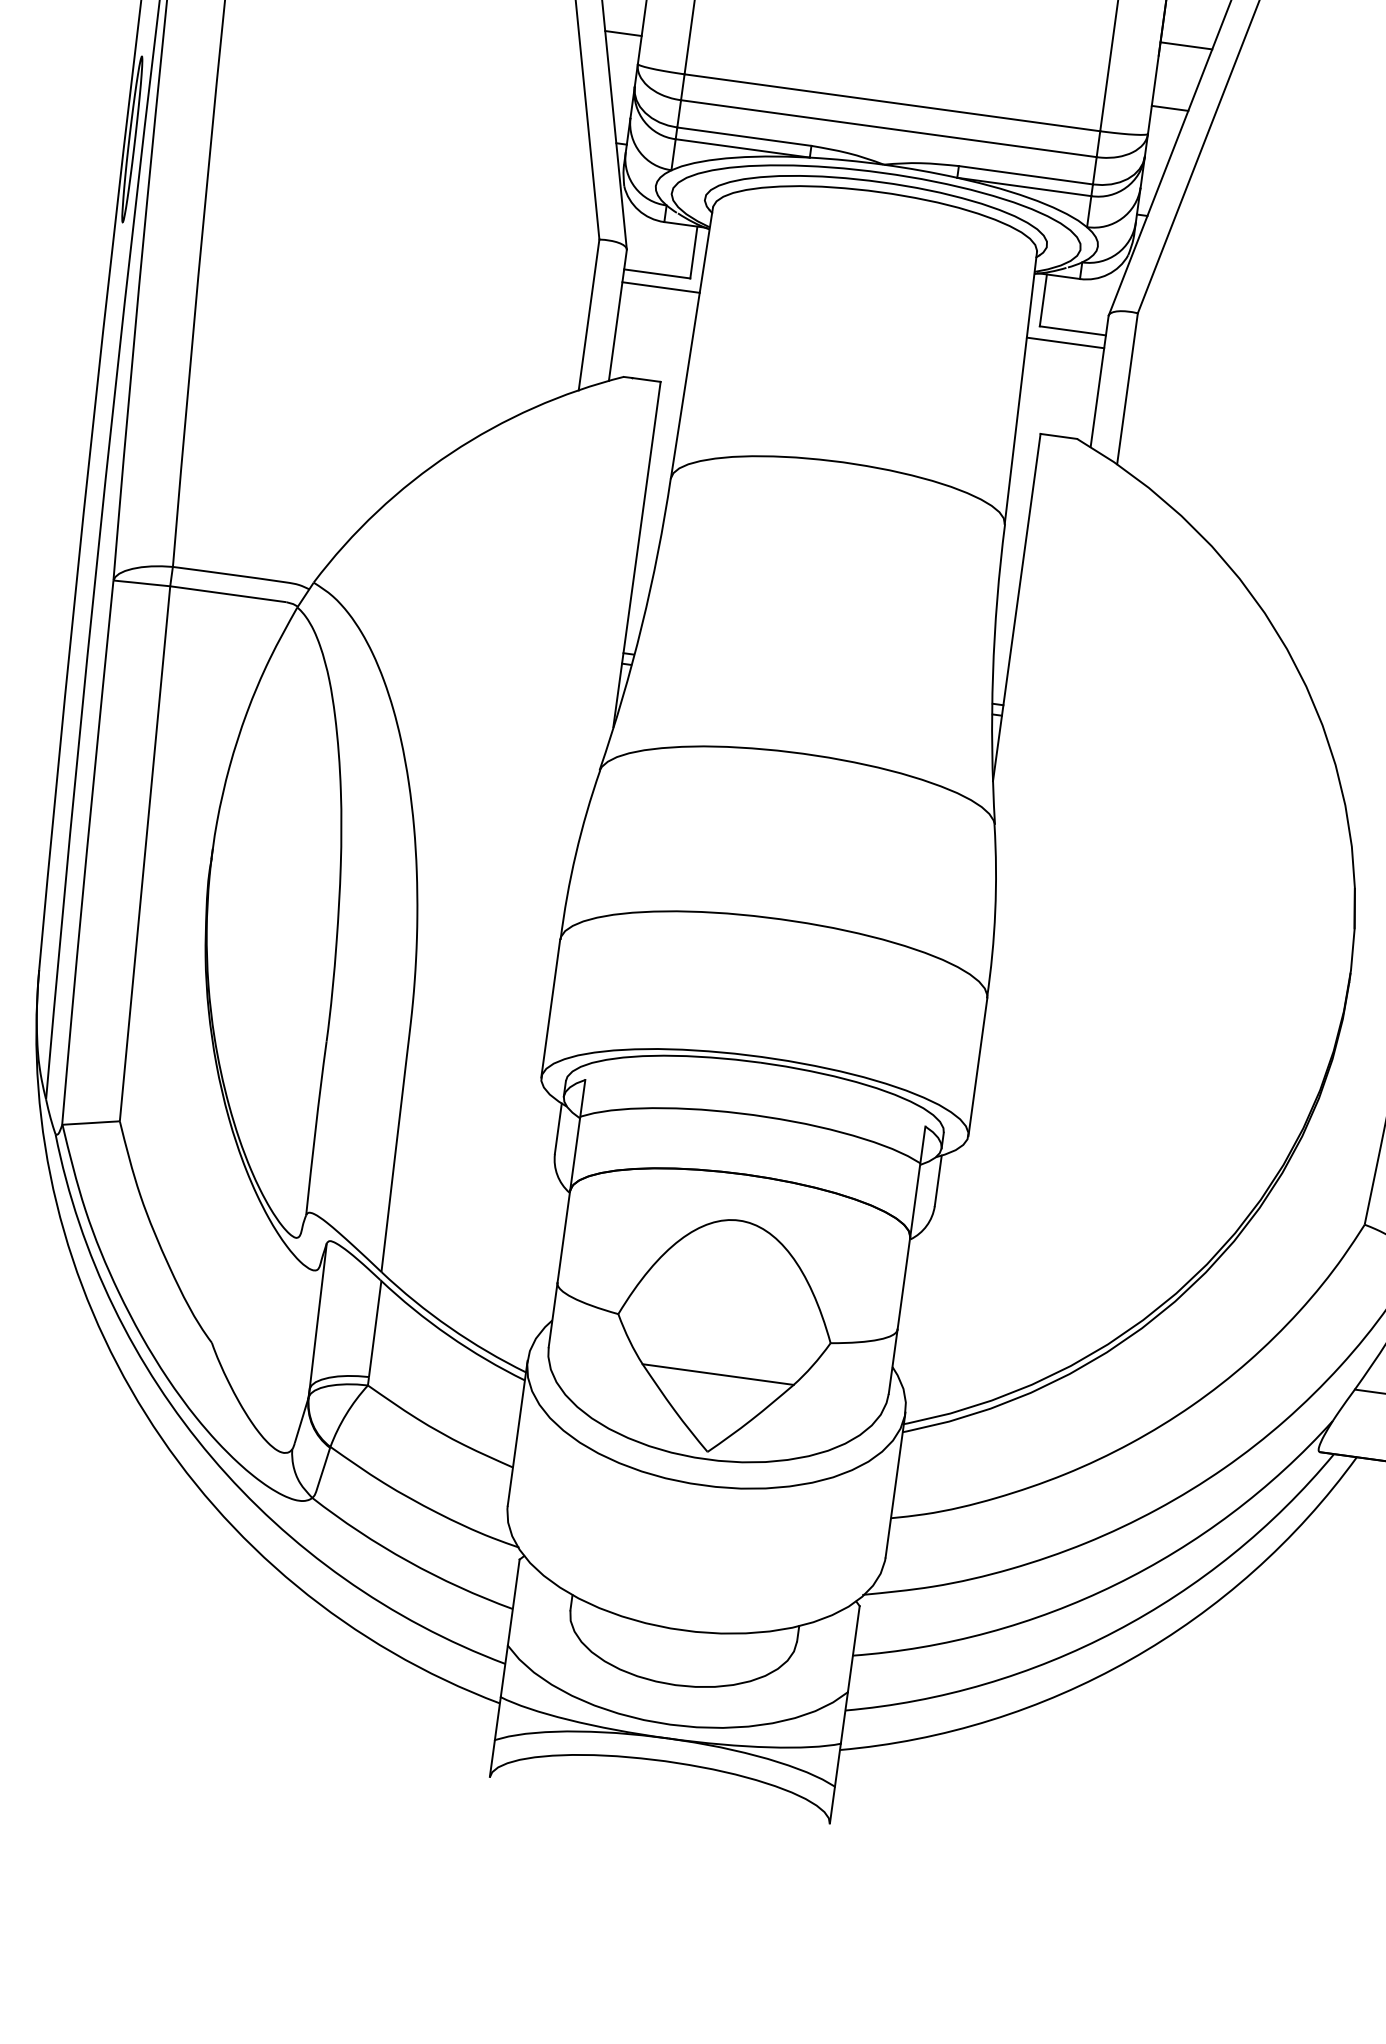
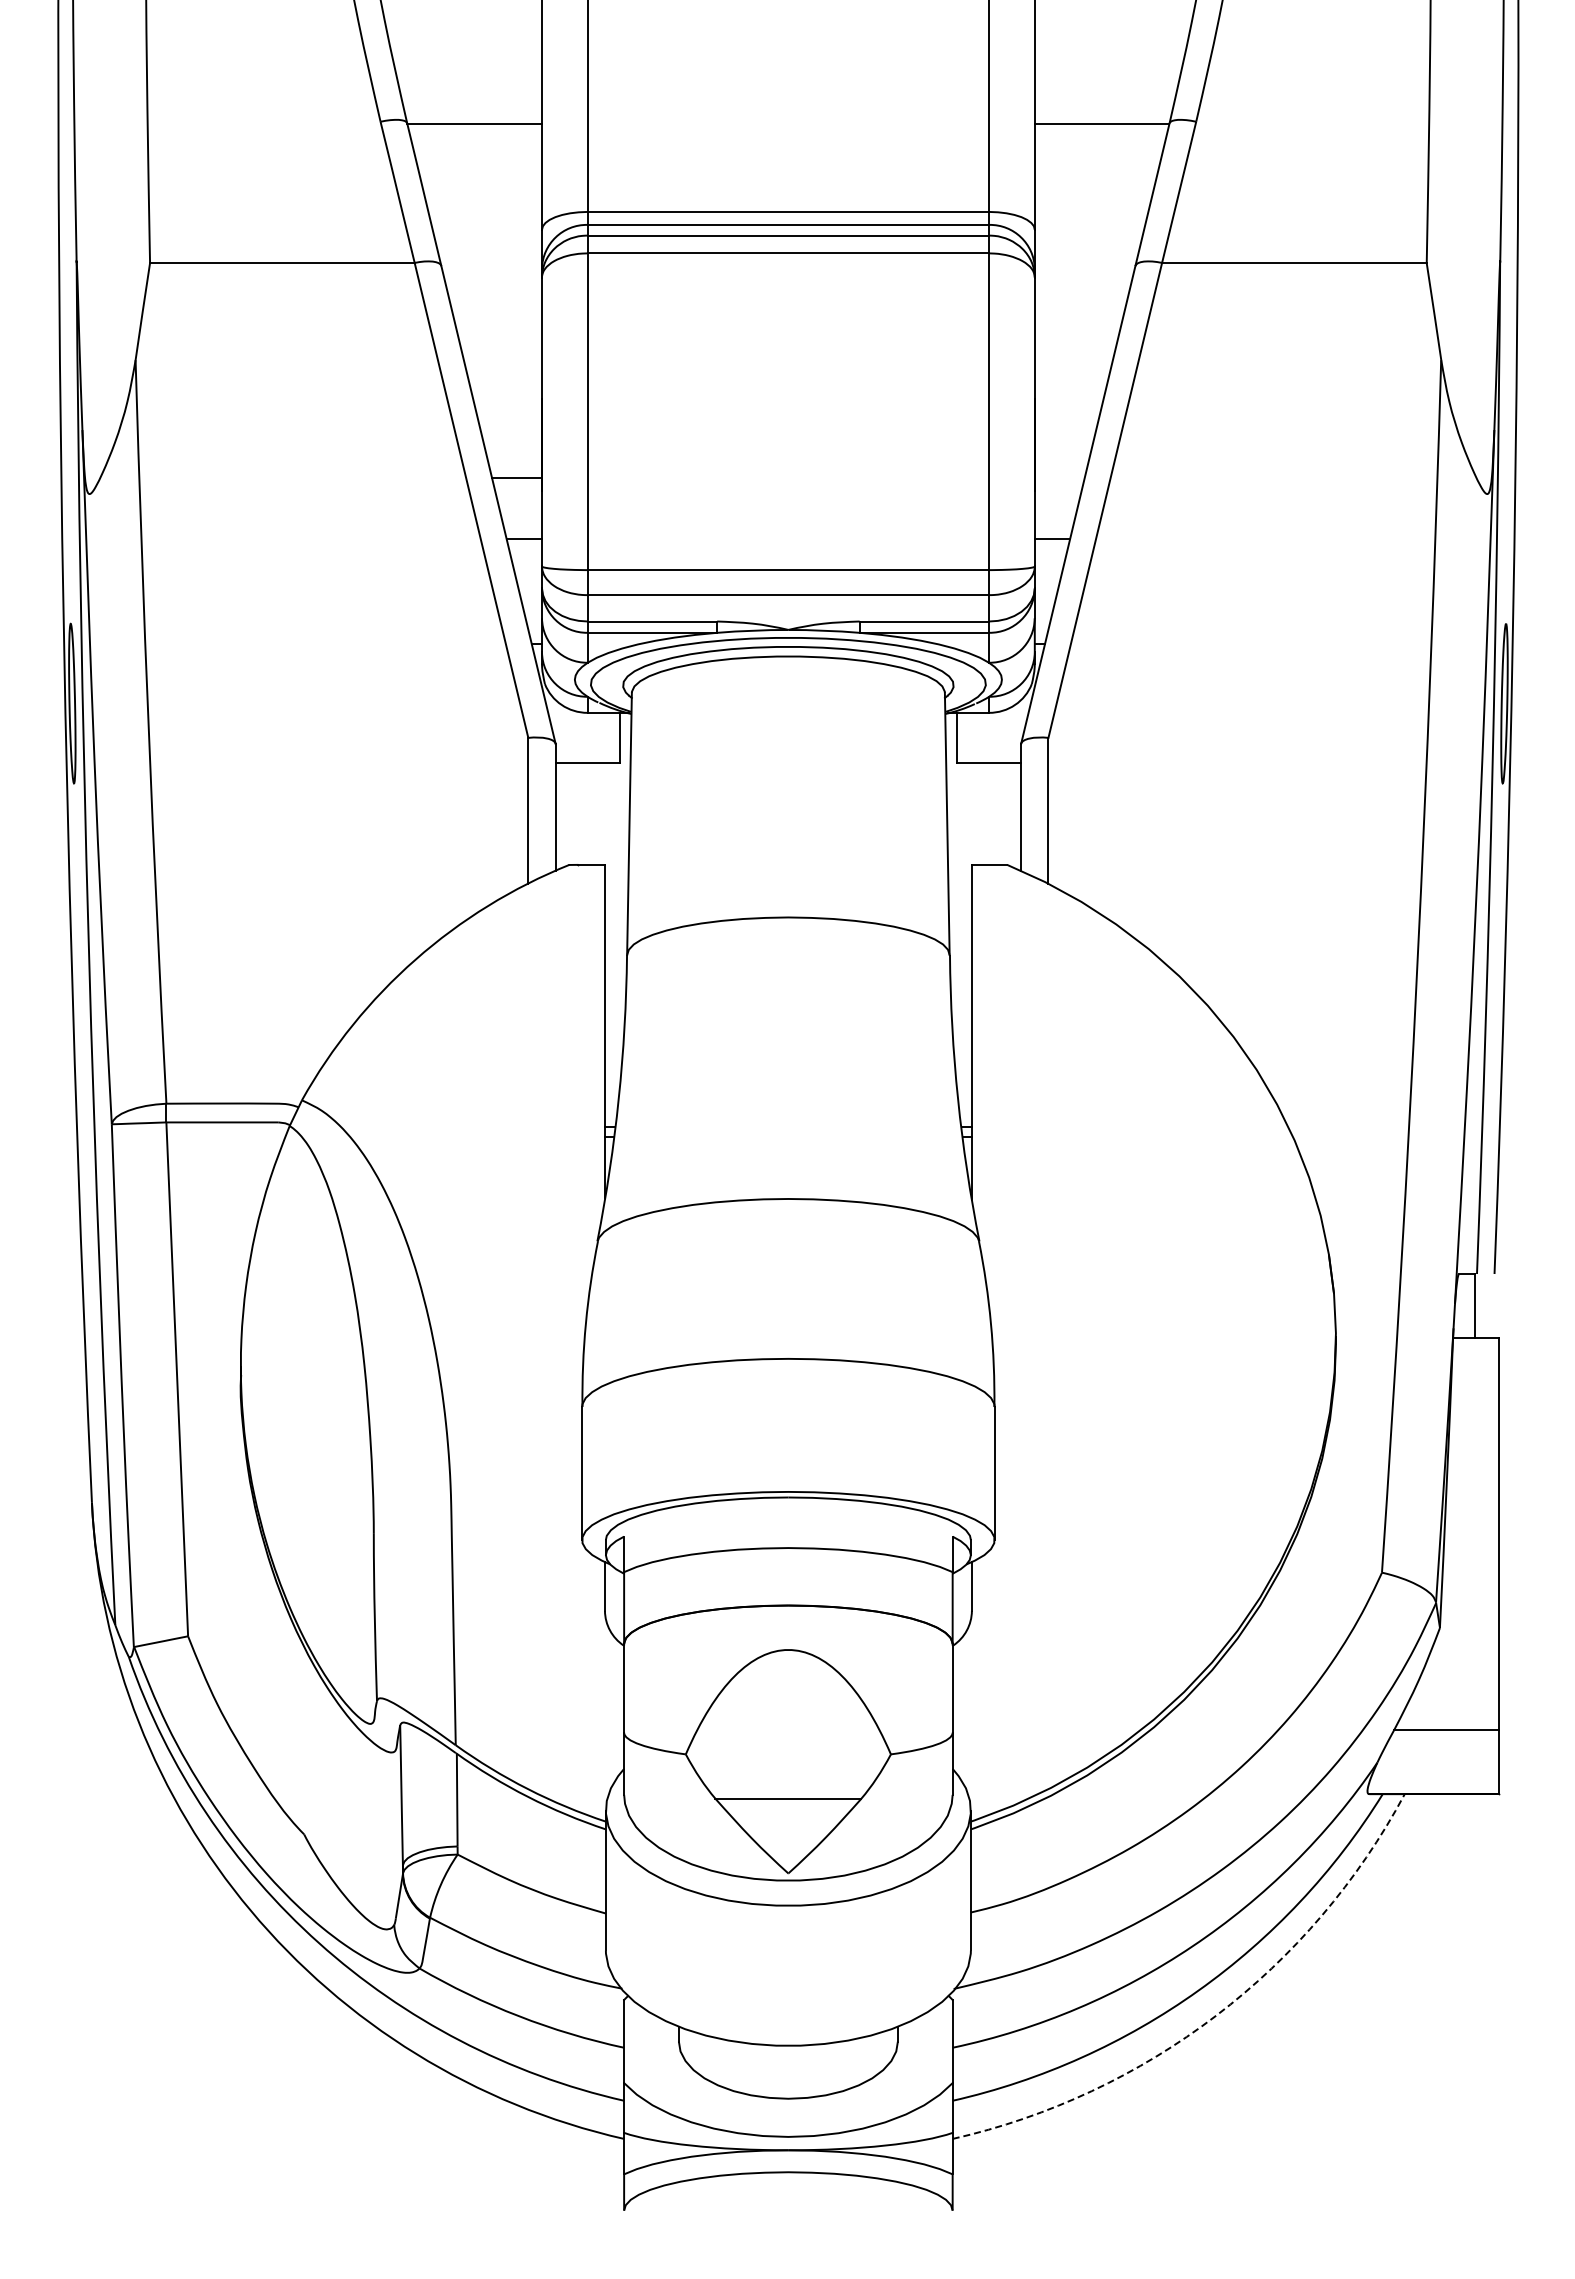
line: (1186, 45) -> (1059, 477), removed
line: (660, 287) -> (592, 775), removed
line: (1065, 343) -> (983, 775), removed
arc: (1130, 1659) -> (1216, 2015), solid -> dashed

